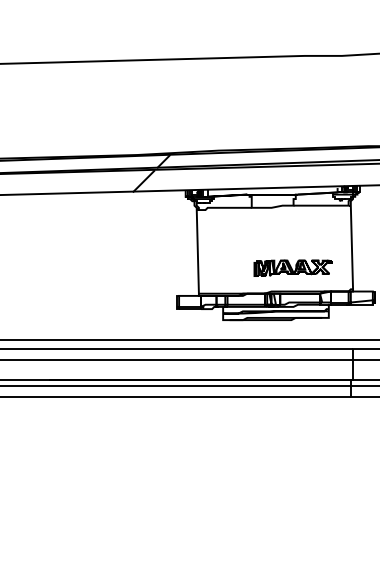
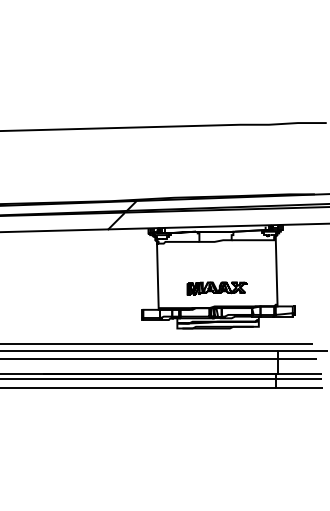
part: (292, 268) -> (216, 288), moved

